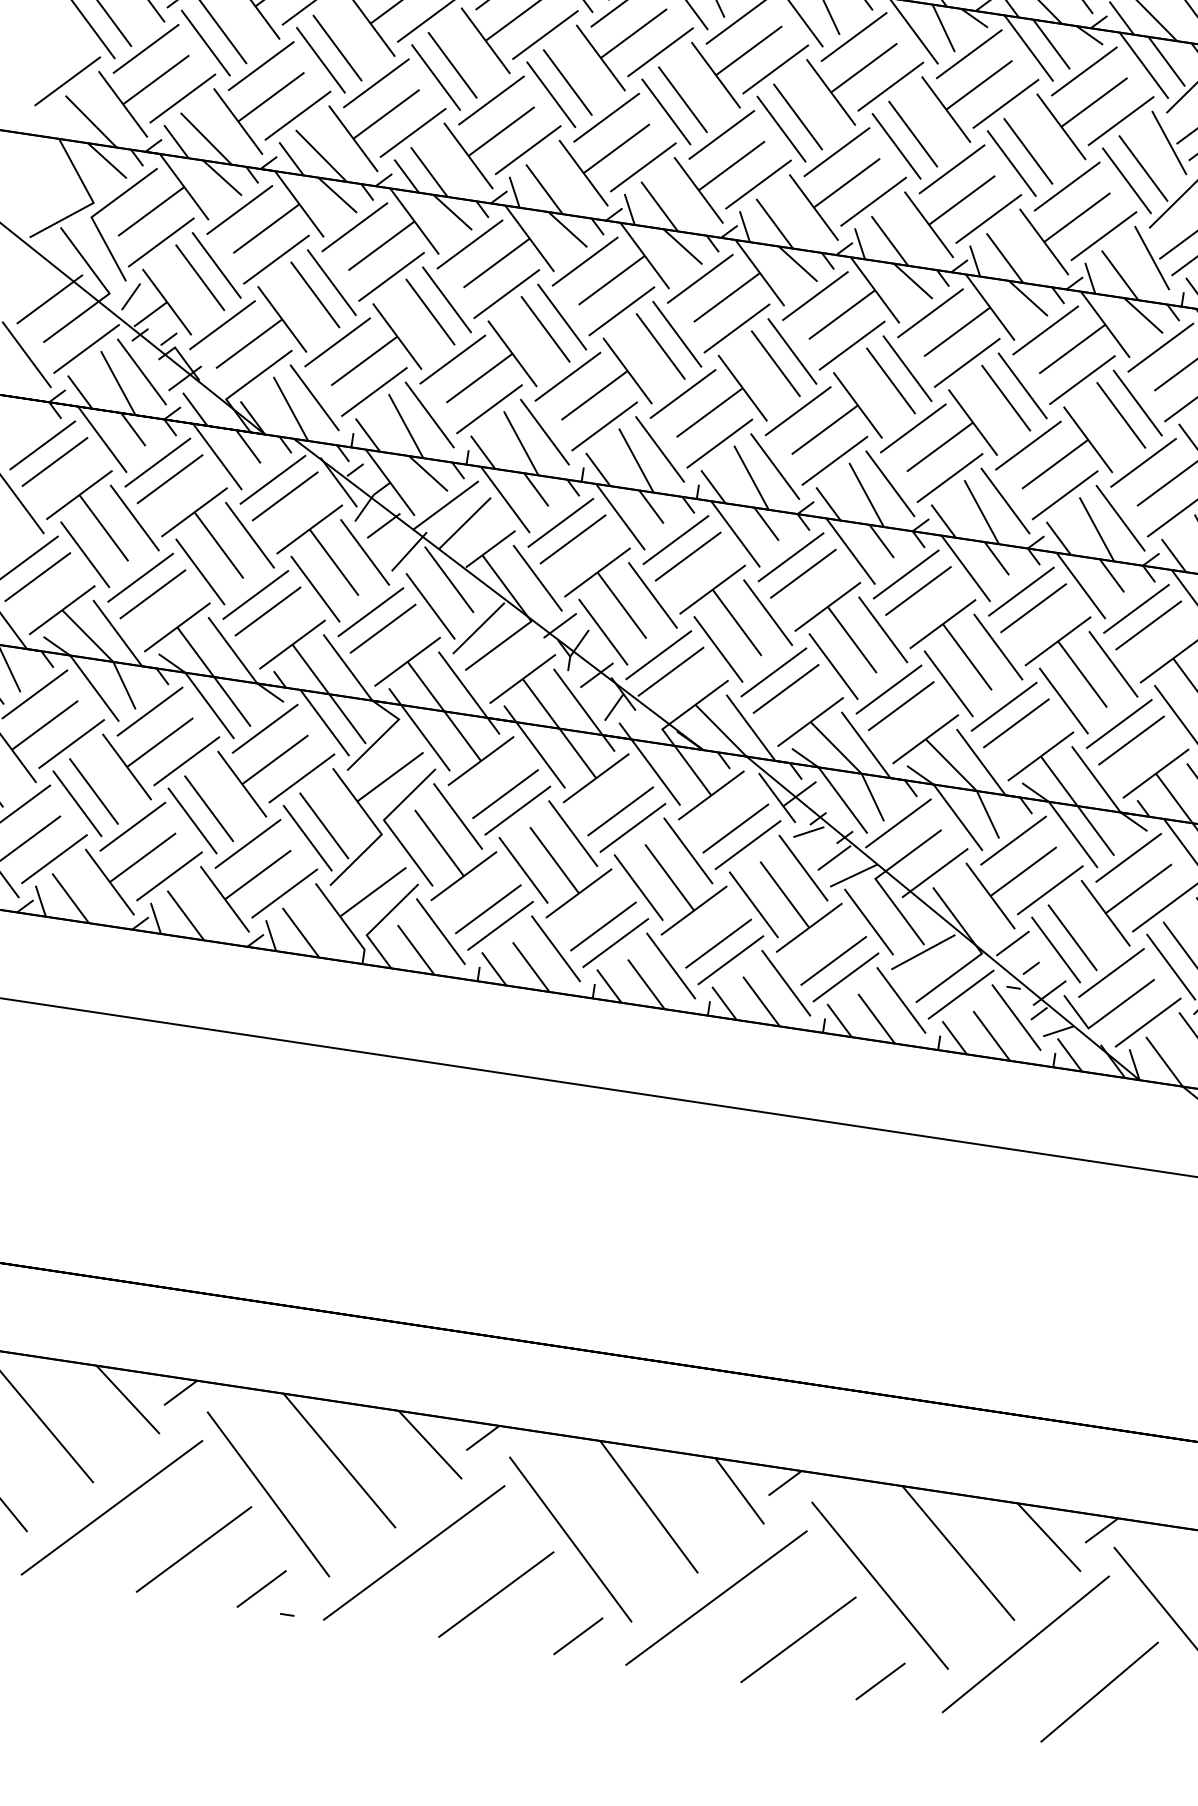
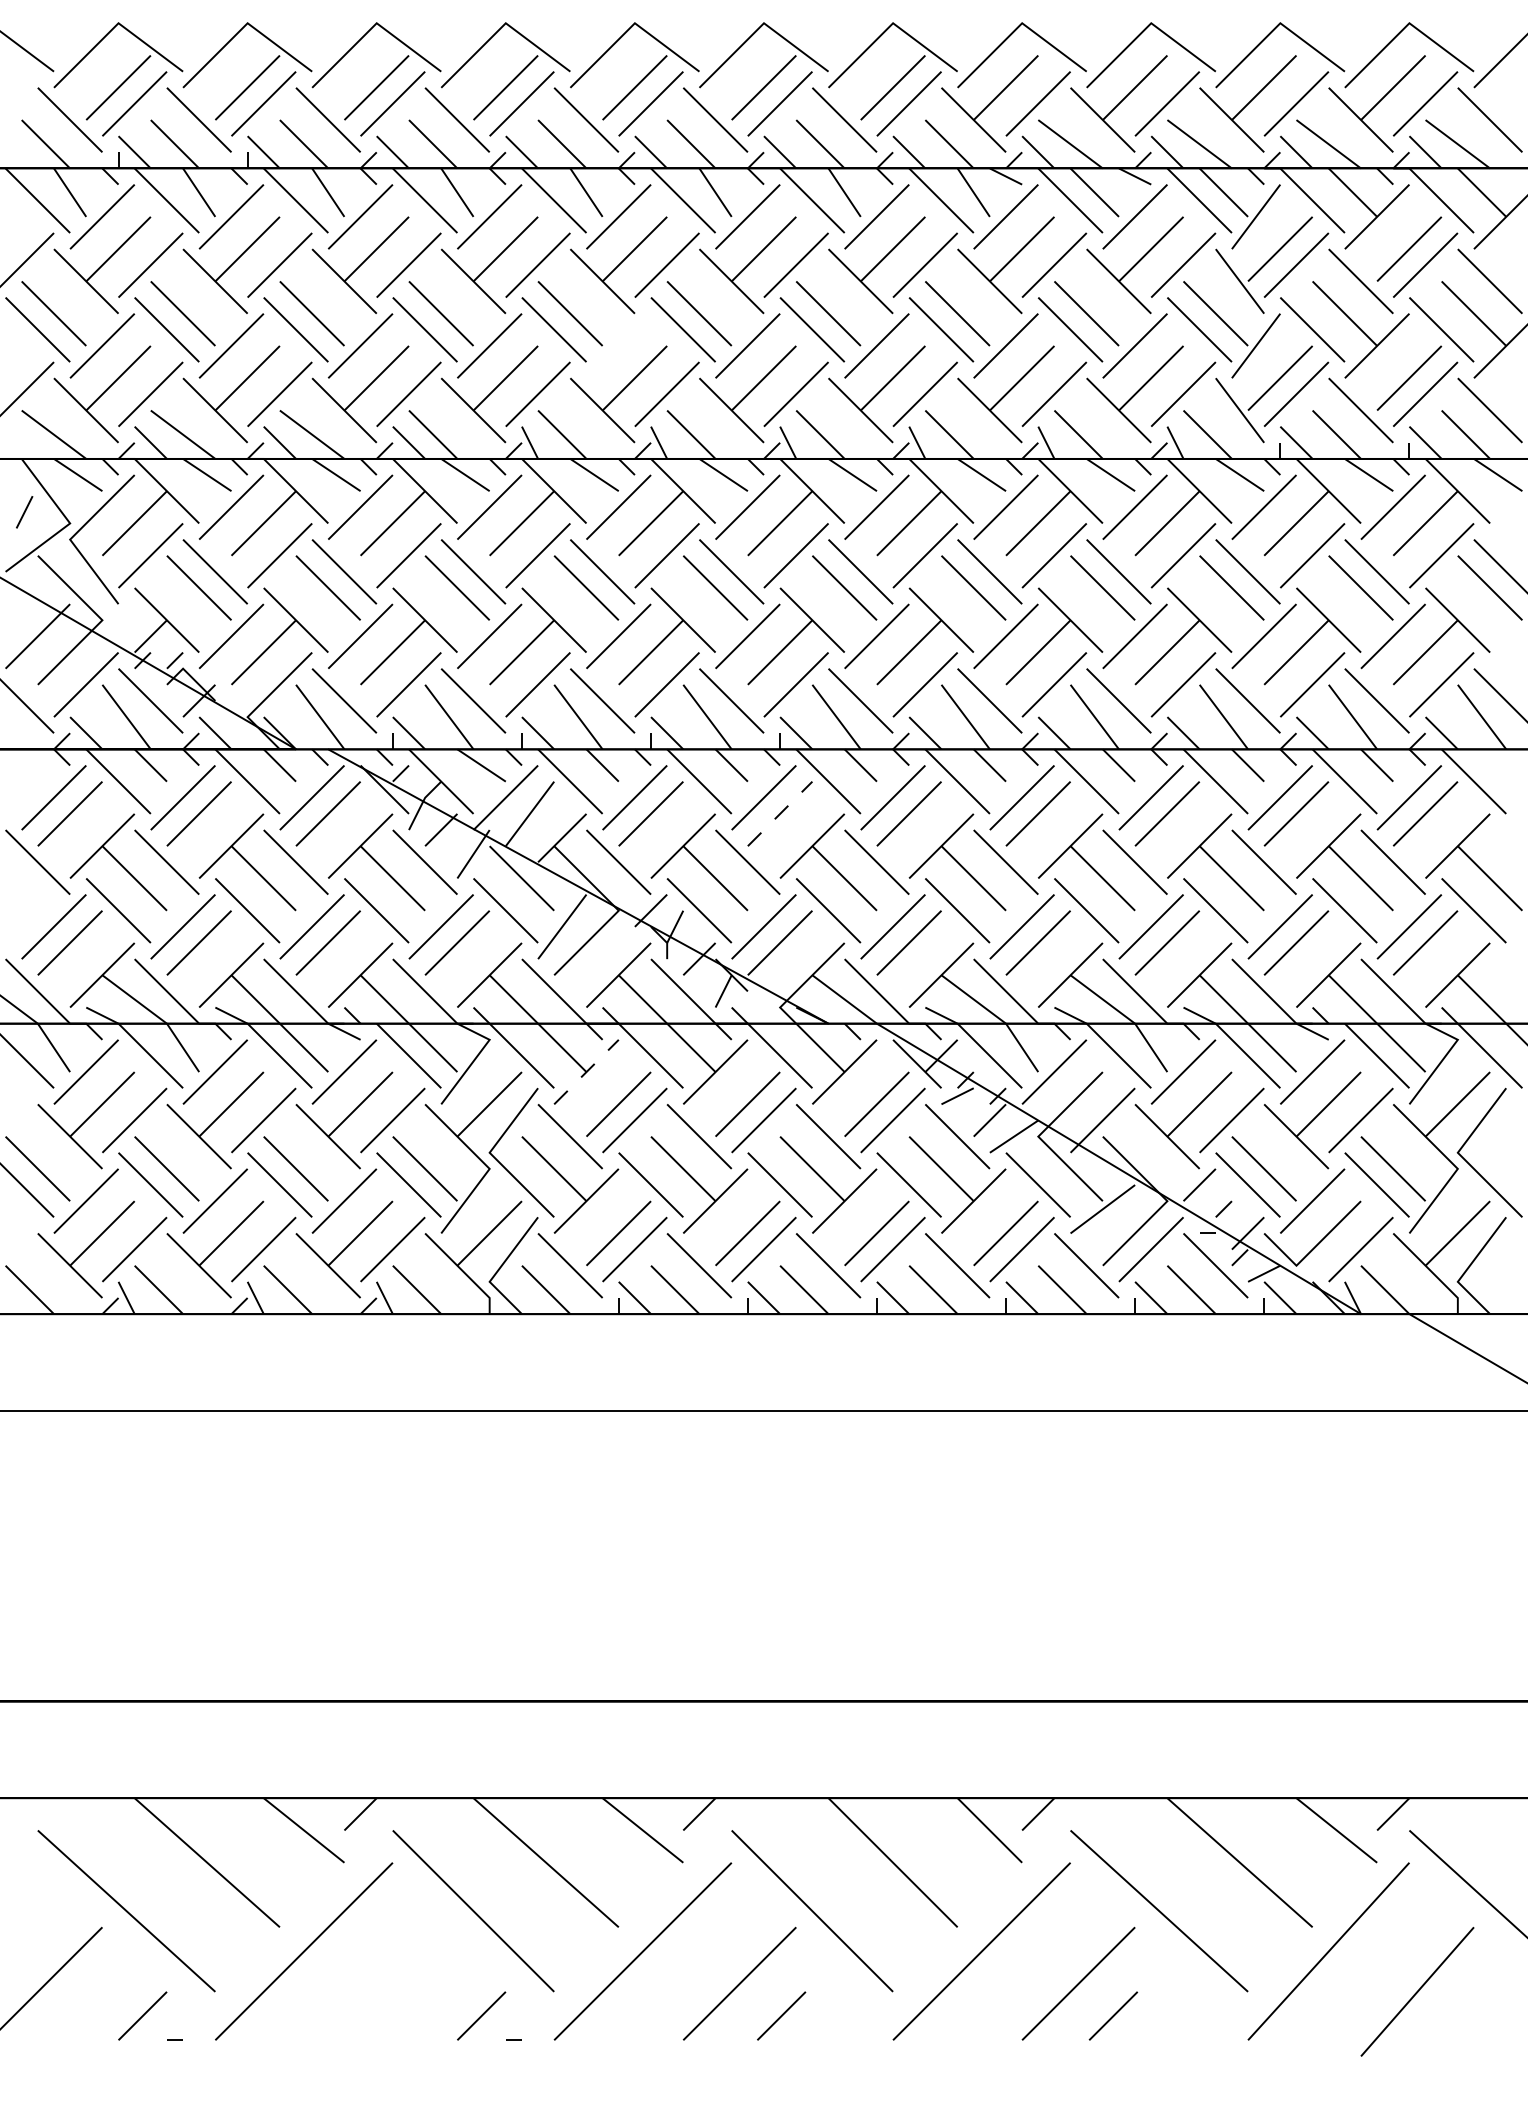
line: (606, 117) -> (618, 345), removed
line: (131, 296) -> (24, 512), moved
line: (688, 556) -> (780, 813), solid -> dashed
line: (481, 761) -> (586, 1072), solid -> dashed
line: (193, 1549) -> (400, 1983), removed
line: (578, 1635) -> (781, 2015), moved
line: (880, 1681) -> (1113, 2015), moved

